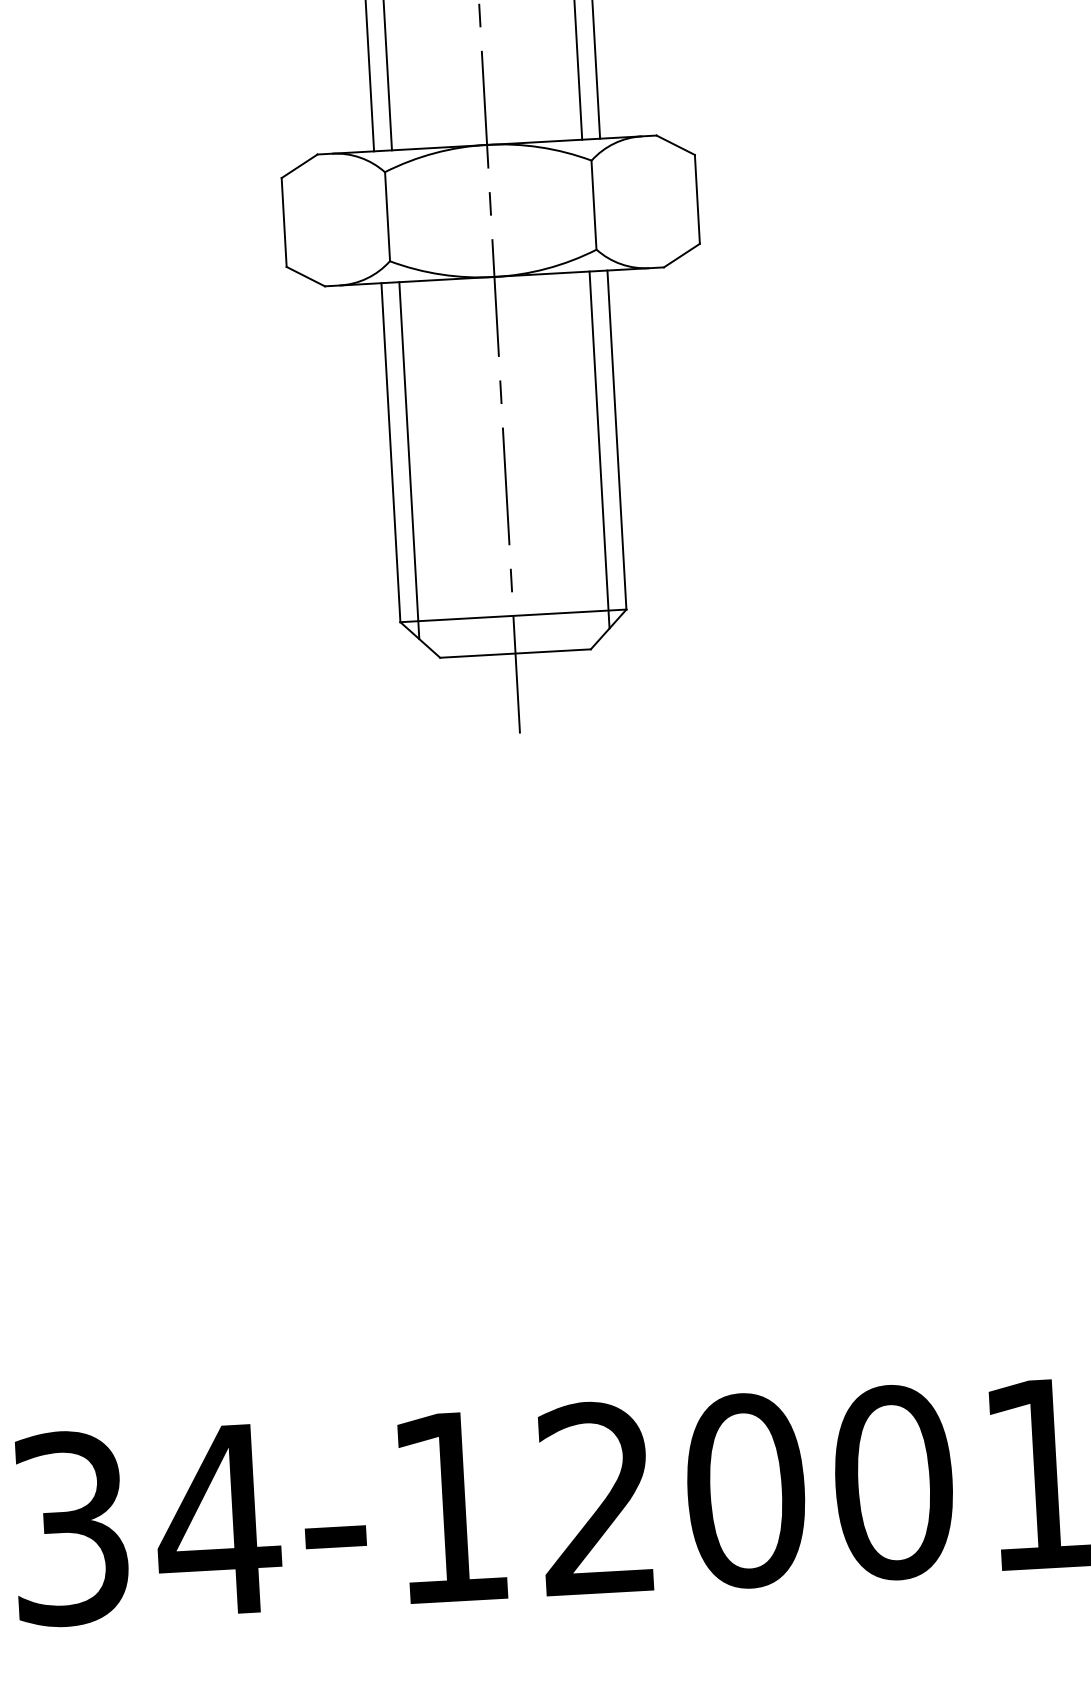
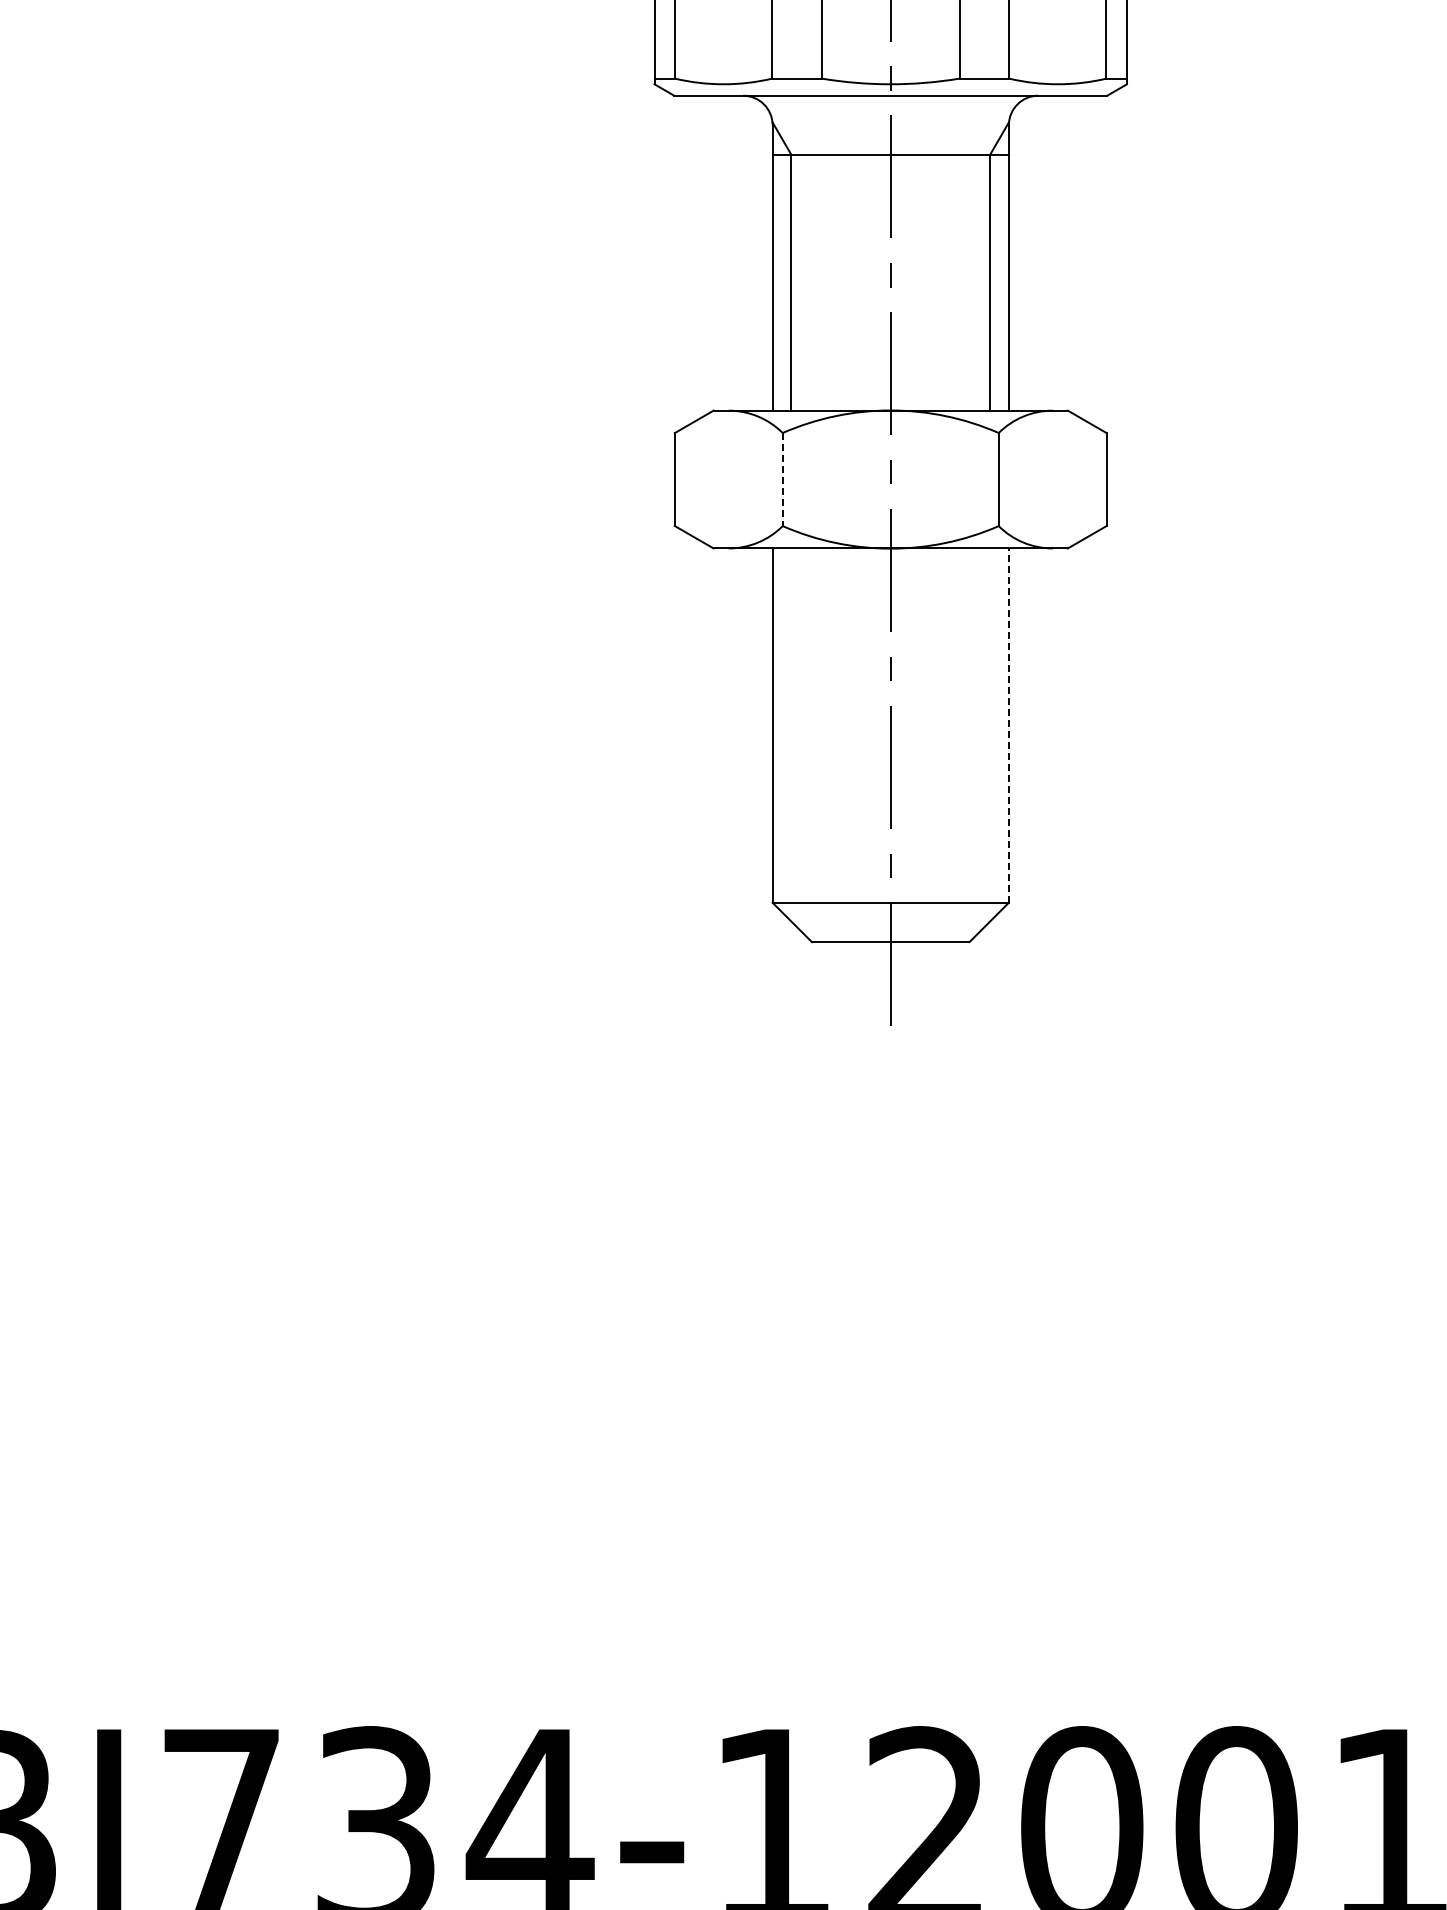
line: (387, 217) -> (782, 480), solid -> dashed
line: (616, 439) -> (1008, 725), solid -> dashed
line: (599, 449) -> (990, 734), removed
line: (409, 460) -> (791, 734), removed

